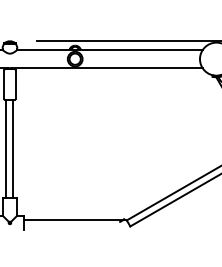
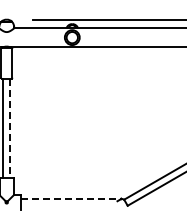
line: (13, 149) -> (10, 128), solid -> dashed
line: (74, 219) -> (71, 198), solid -> dashed

